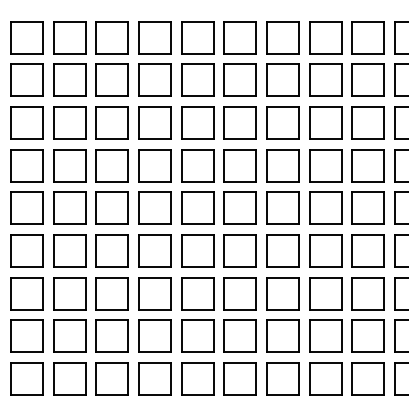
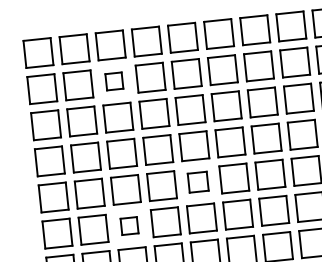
part: (111, 79) -> (113, 80), size x0.6
part: (197, 207) -> (197, 181), size x0.7
part: (111, 250) -> (128, 225), size x0.6

